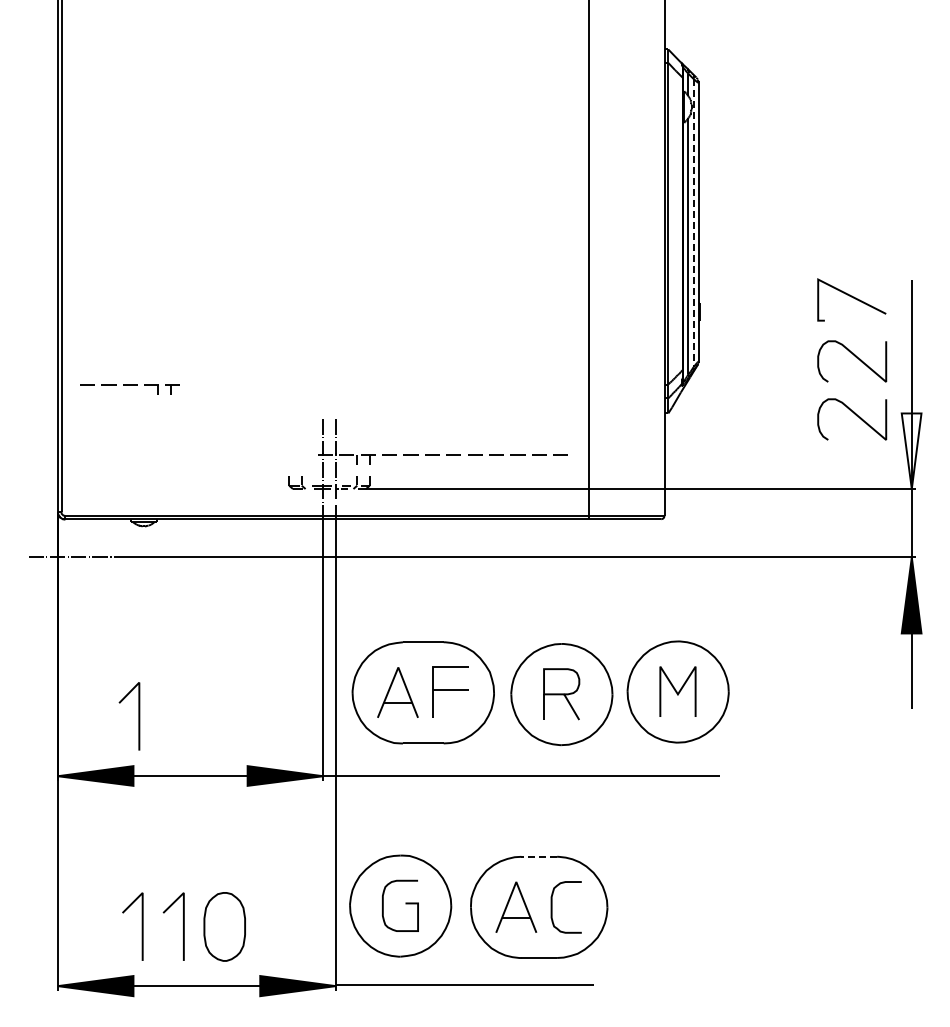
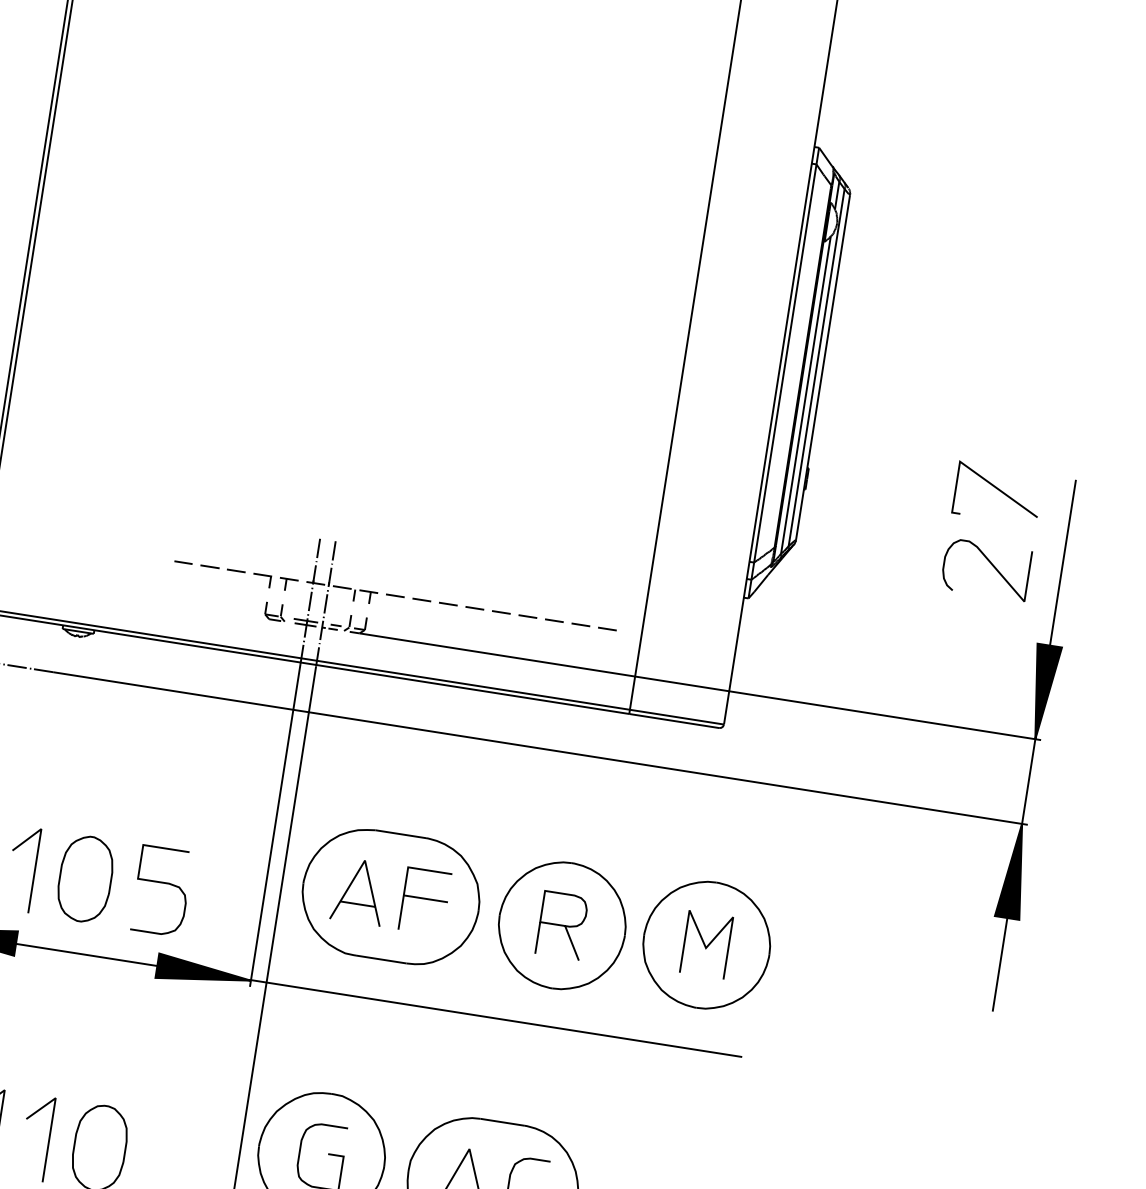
line: (693, 223) -> (816, 368), dashed -> solid
part: (129, 389) -> (234, 576), moved
curve: (855, 415) -> (979, 637), removed
fill: (911, 451) -> (1042, 692), added
curve: (241, 710) -> (162, 883), added
part: (180, 716) -> (85, 879), added
line: (539, 856) -> (503, 1121), dashed -> solid

